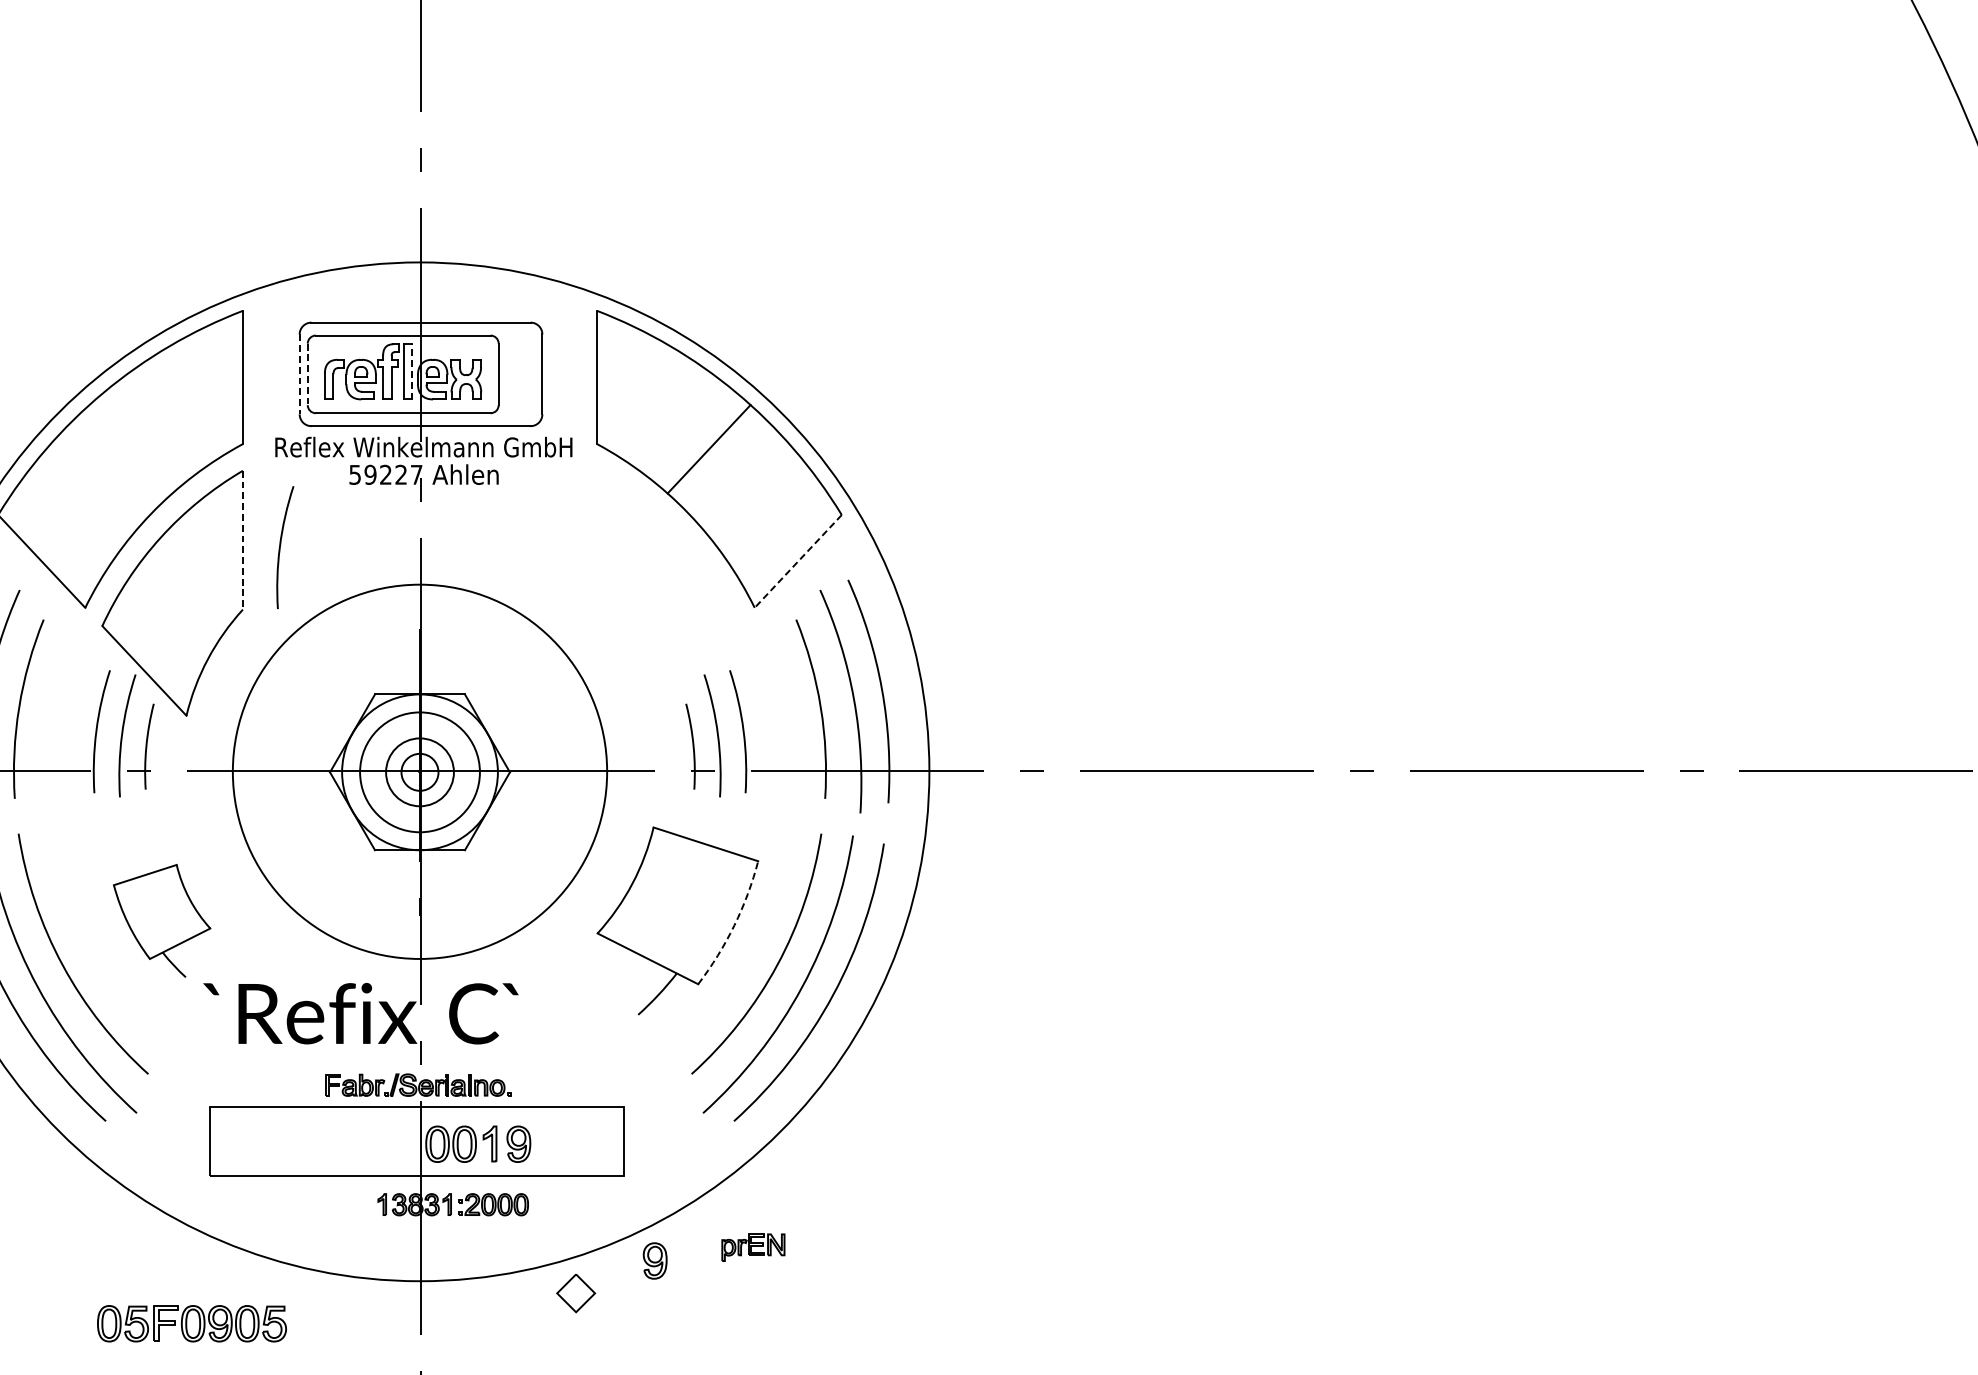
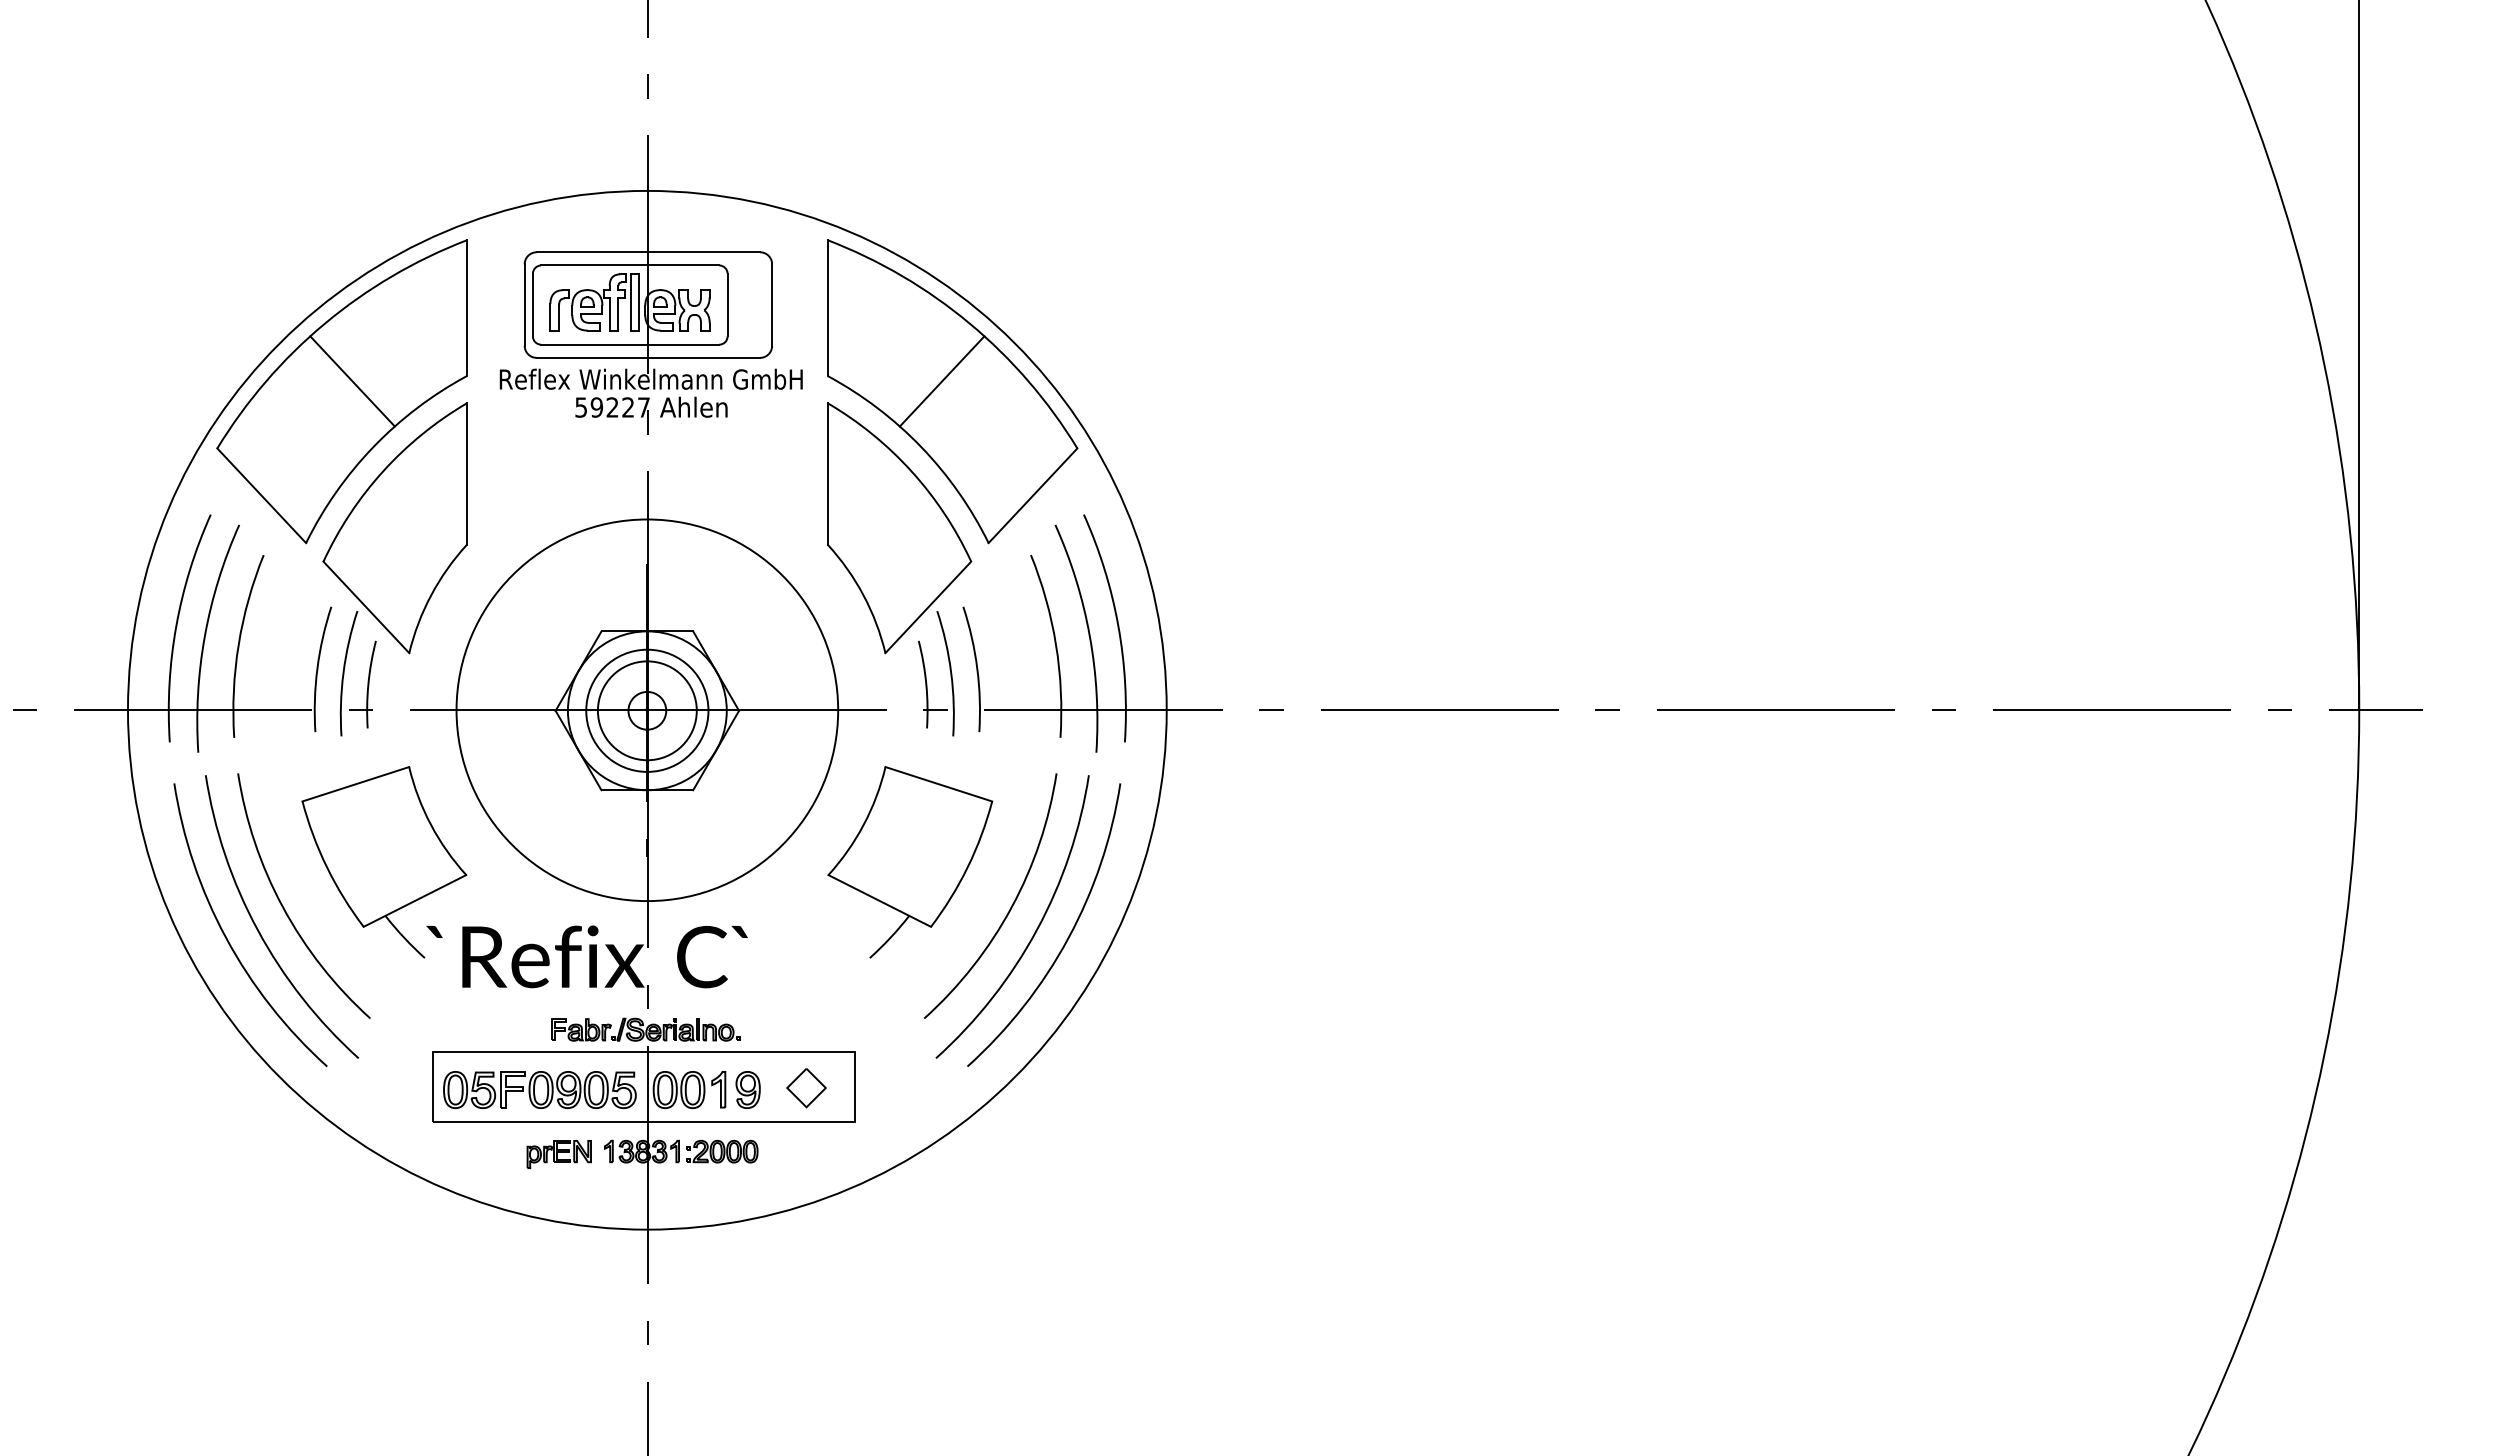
line: (412, 371) -> (639, 302), dashed -> solid
line: (299, 374) -> (524, 305), dashed -> solid
line: (307, 374) -> (532, 305), dashed -> solid
line: (130, 449) -> (352, 381), added
line: (242, 540) -> (466, 474), dashed -> solid
arc: (280, 547) -> (505, 481), removed
line: (798, 561) -> (1033, 495), dashed -> solid
part: (667, 593) -> (899, 528), added
circle: (419, 772) -> (646, 710), size x1.43
part: (162, 921) -> (384, 862), size x1.67
arc: (734, 926) -> (967, 867), dashed -> solid
part: (752, 1247) -> (558, 1154), moved
part: (654, 1260) -> (886, 1208), removed
part: (576, 1293) -> (806, 1088), moved
part: (191, 1324) -> (539, 1090), moved

